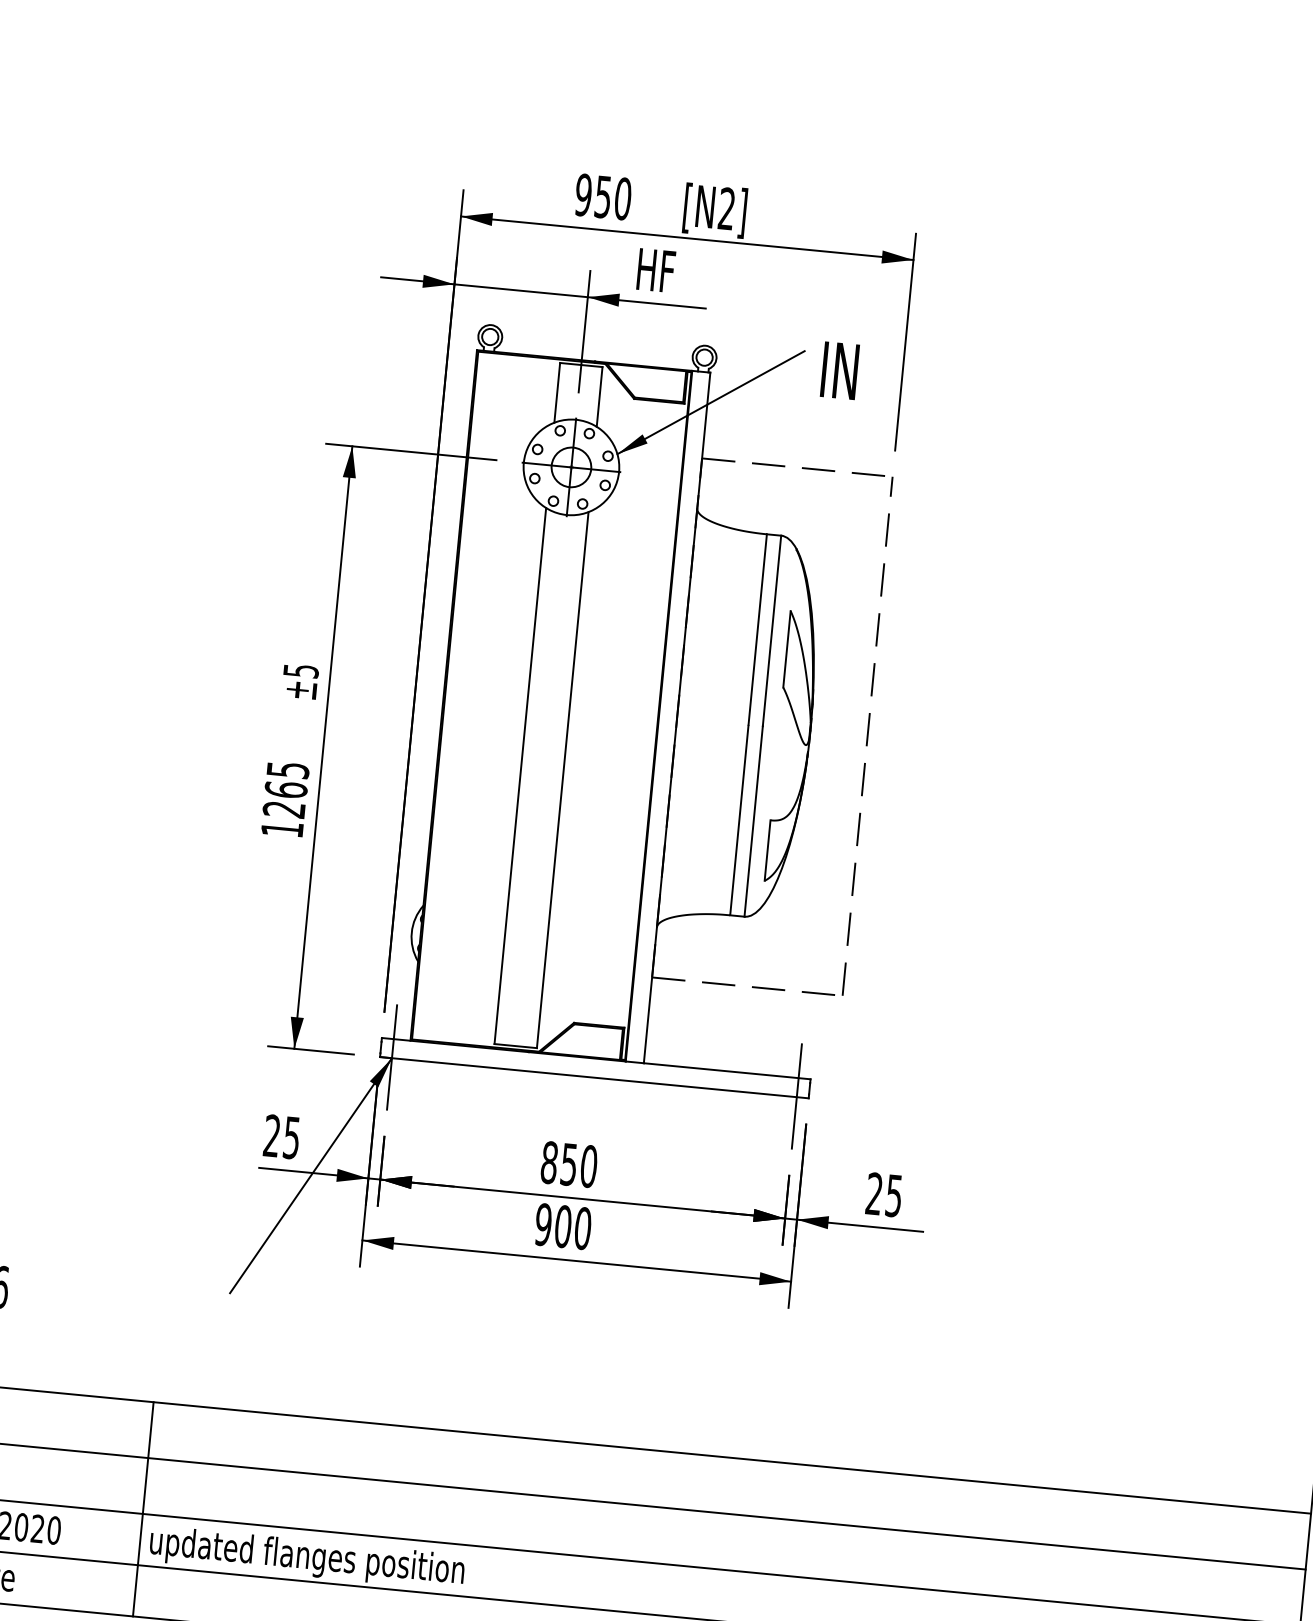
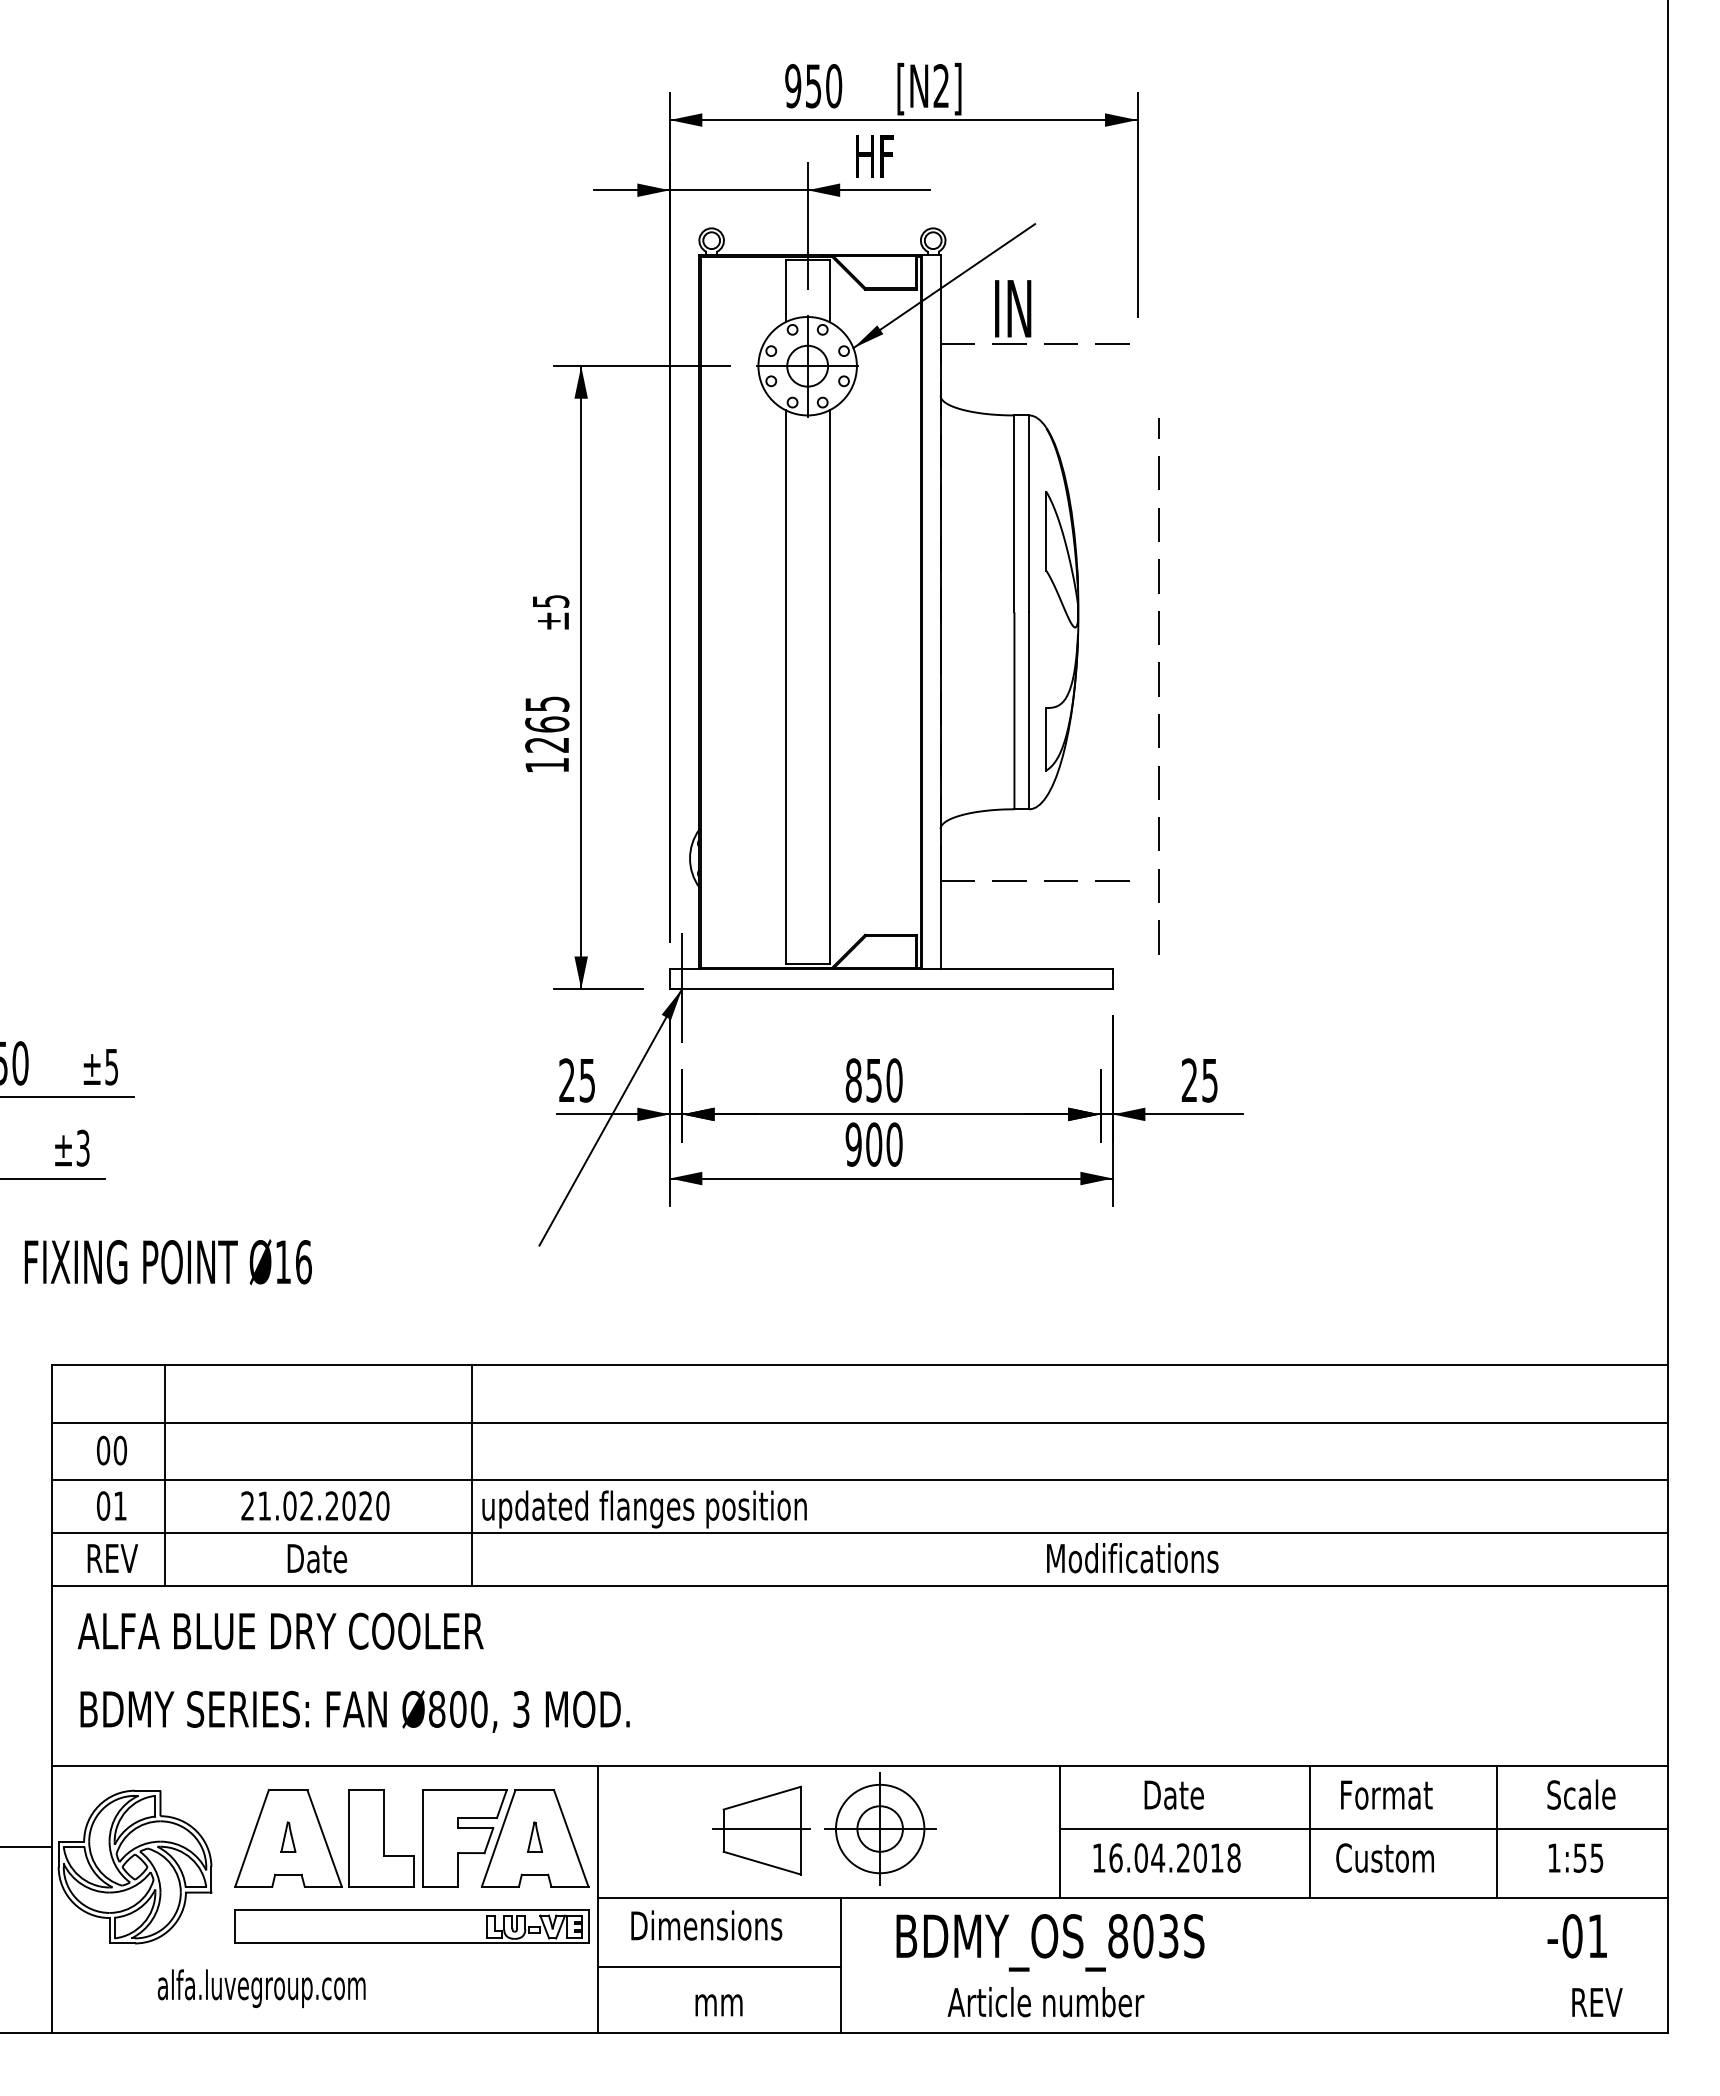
text: (840, 370) -> (1013, 308), moved
line: (867, 736) -> (1158, 686), moved
line: (796, 1096) -> (1100, 988), removed

